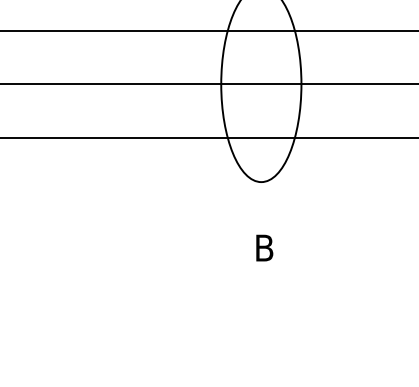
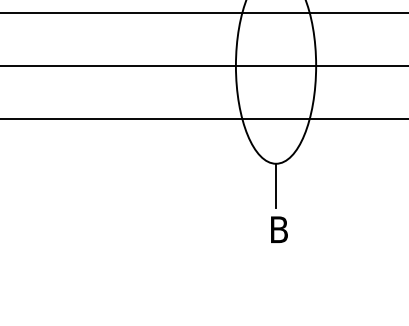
line: (261, 204) -> (276, 186), added

